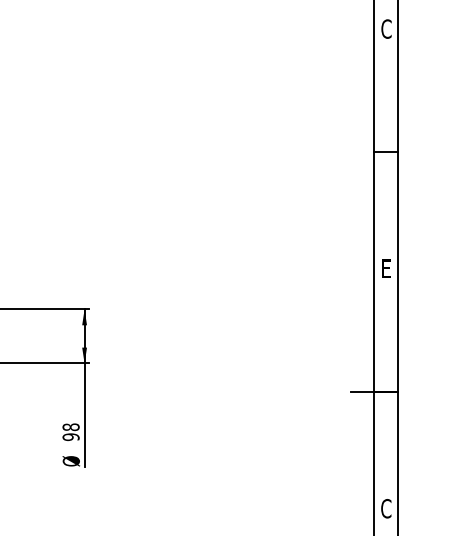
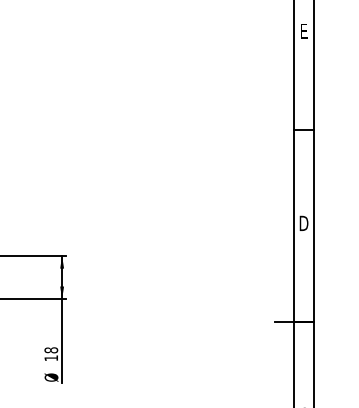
text: (386, 28) -> (304, 30), C -> E
text: (386, 268) -> (304, 223), E -> D
text: (70, 437) -> (50, 358), 98 -> 18

